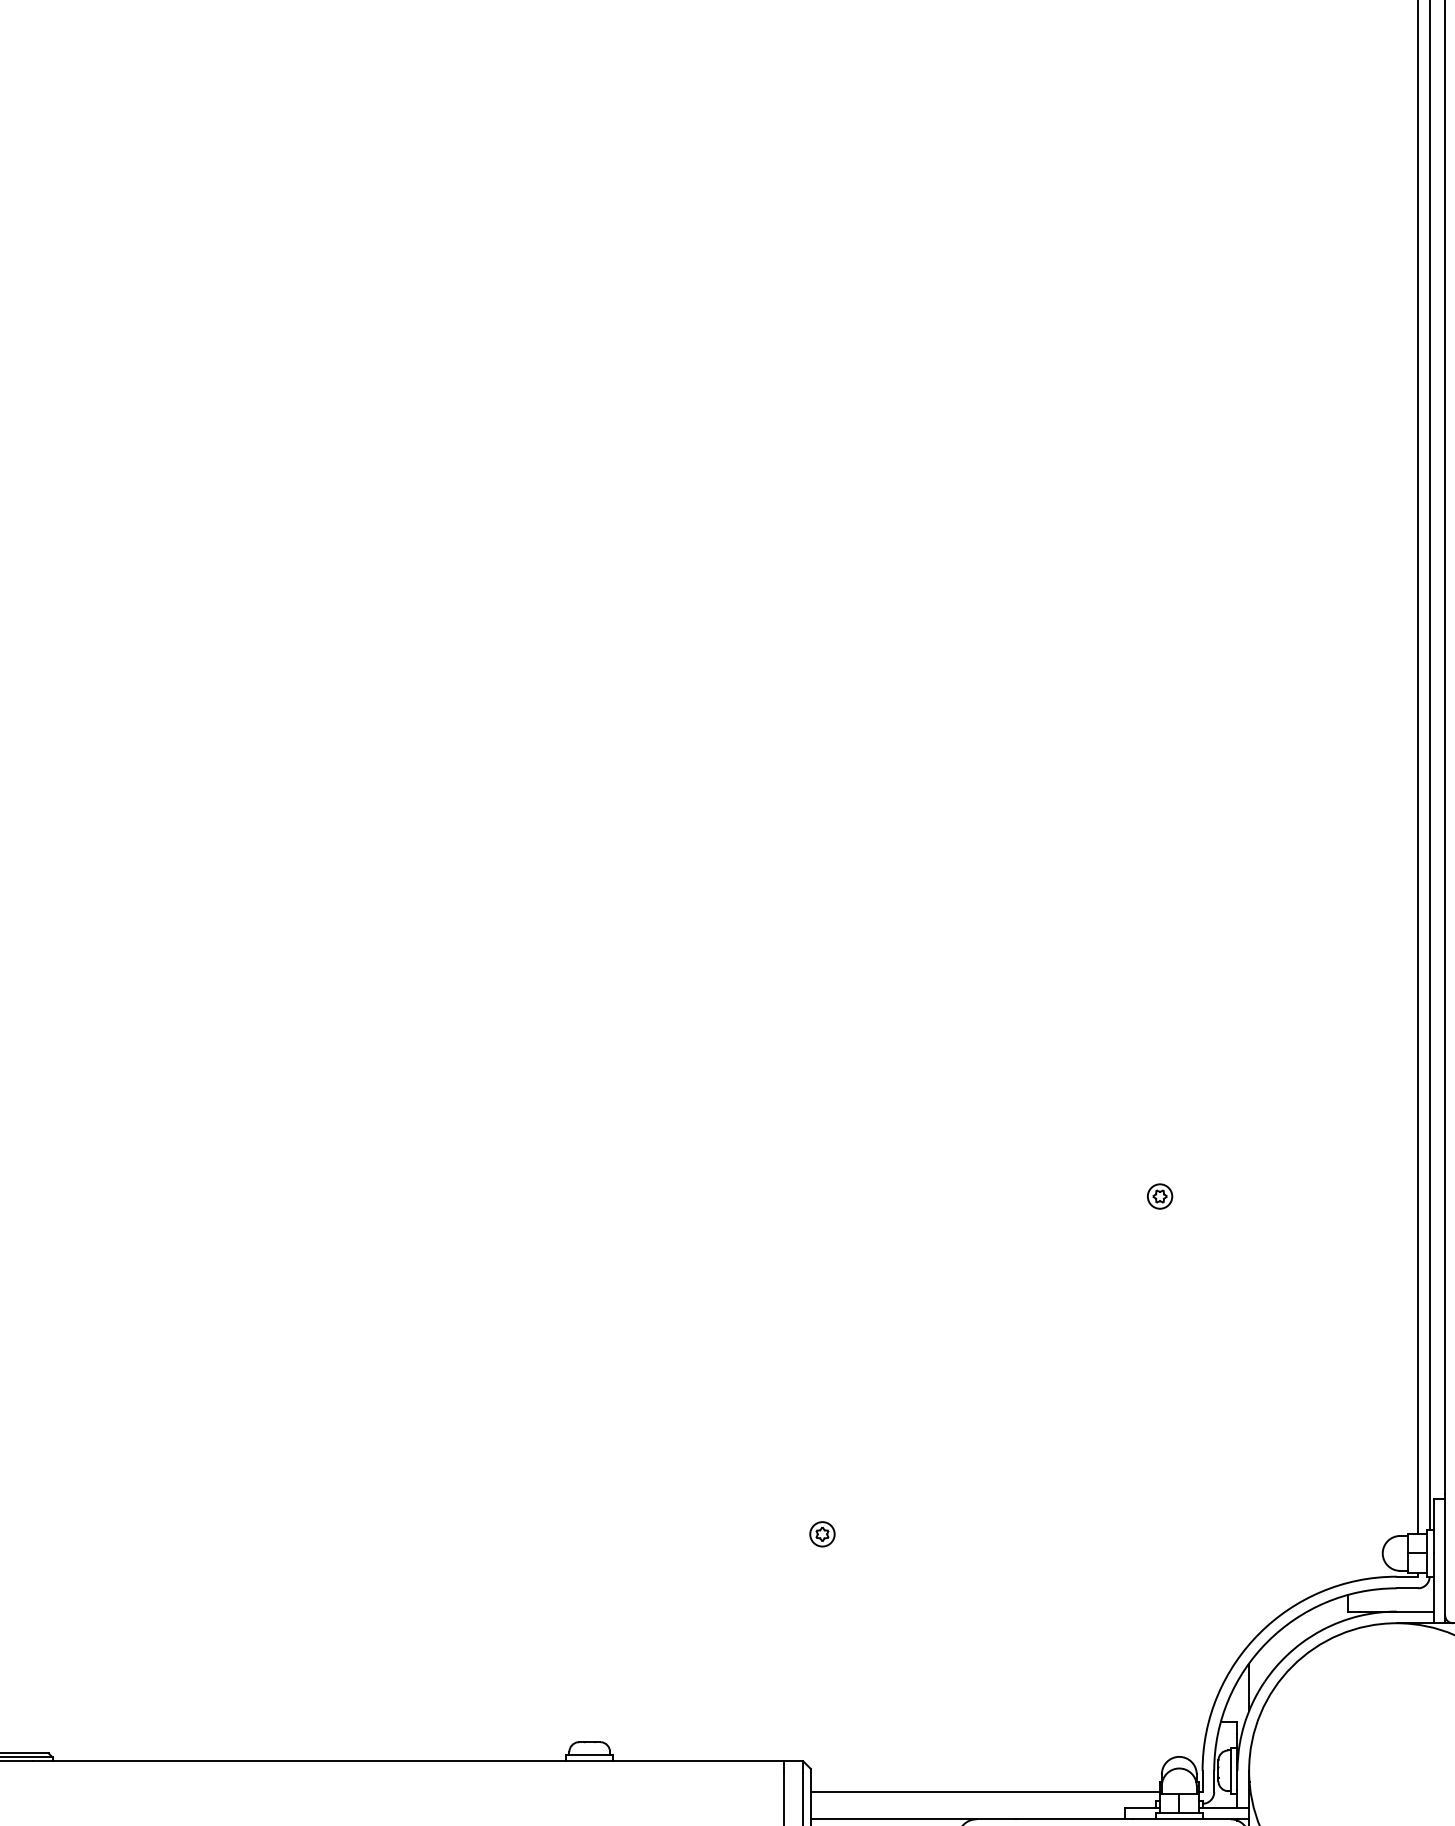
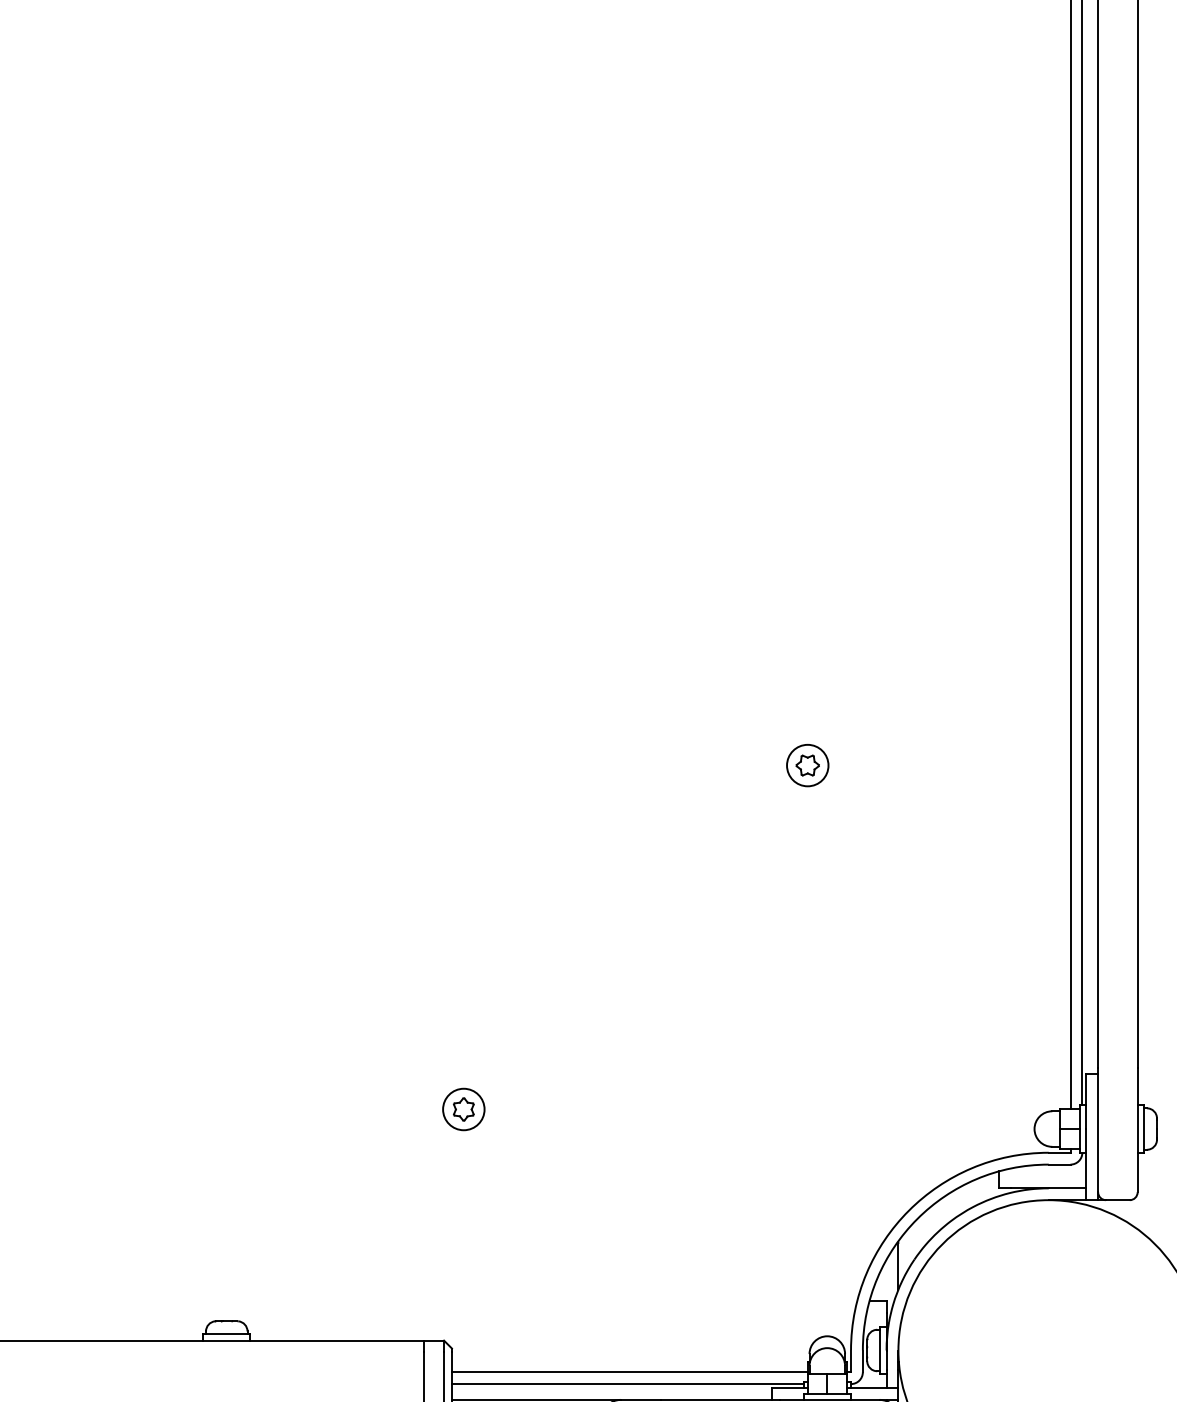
part: (1159, 1196) -> (807, 765), size x1.67
part: (822, 1534) -> (463, 1109), size x1.67
line: (983, 1803) -> (627, 1383), added

